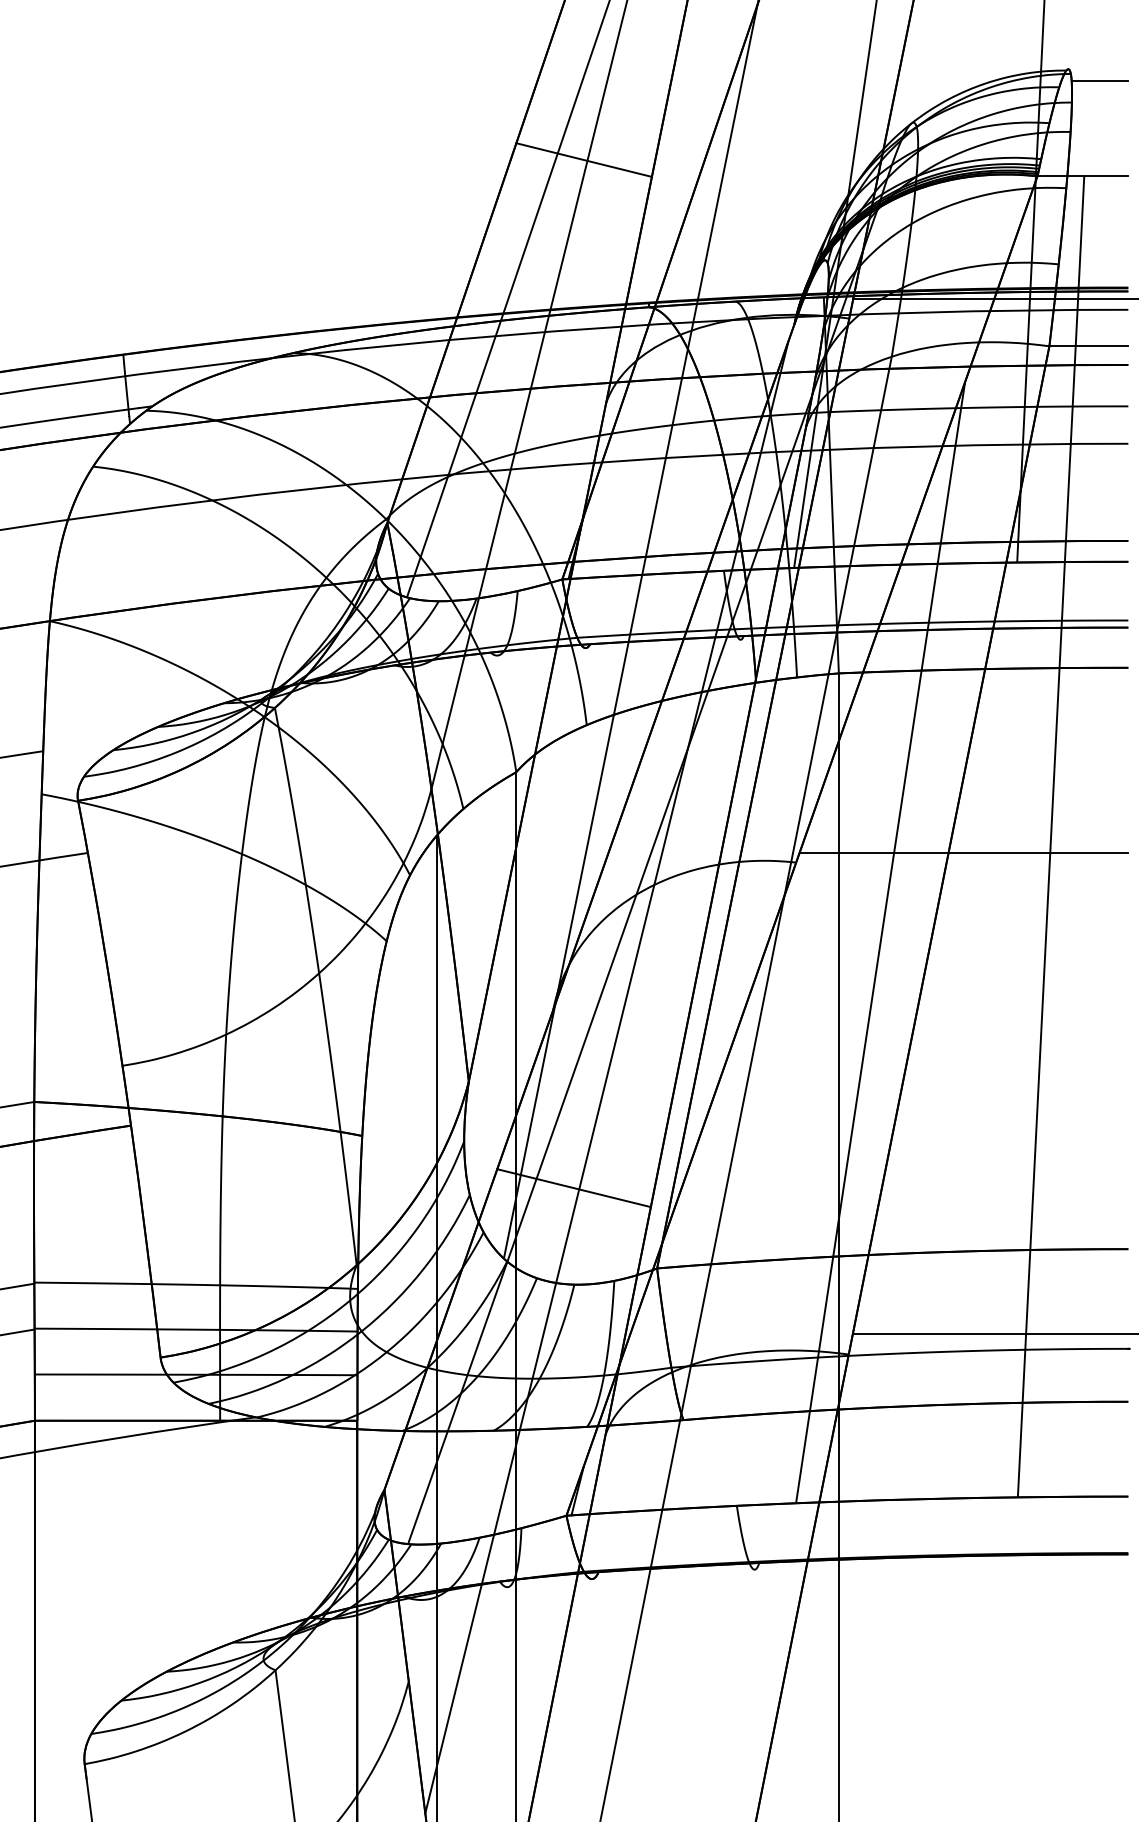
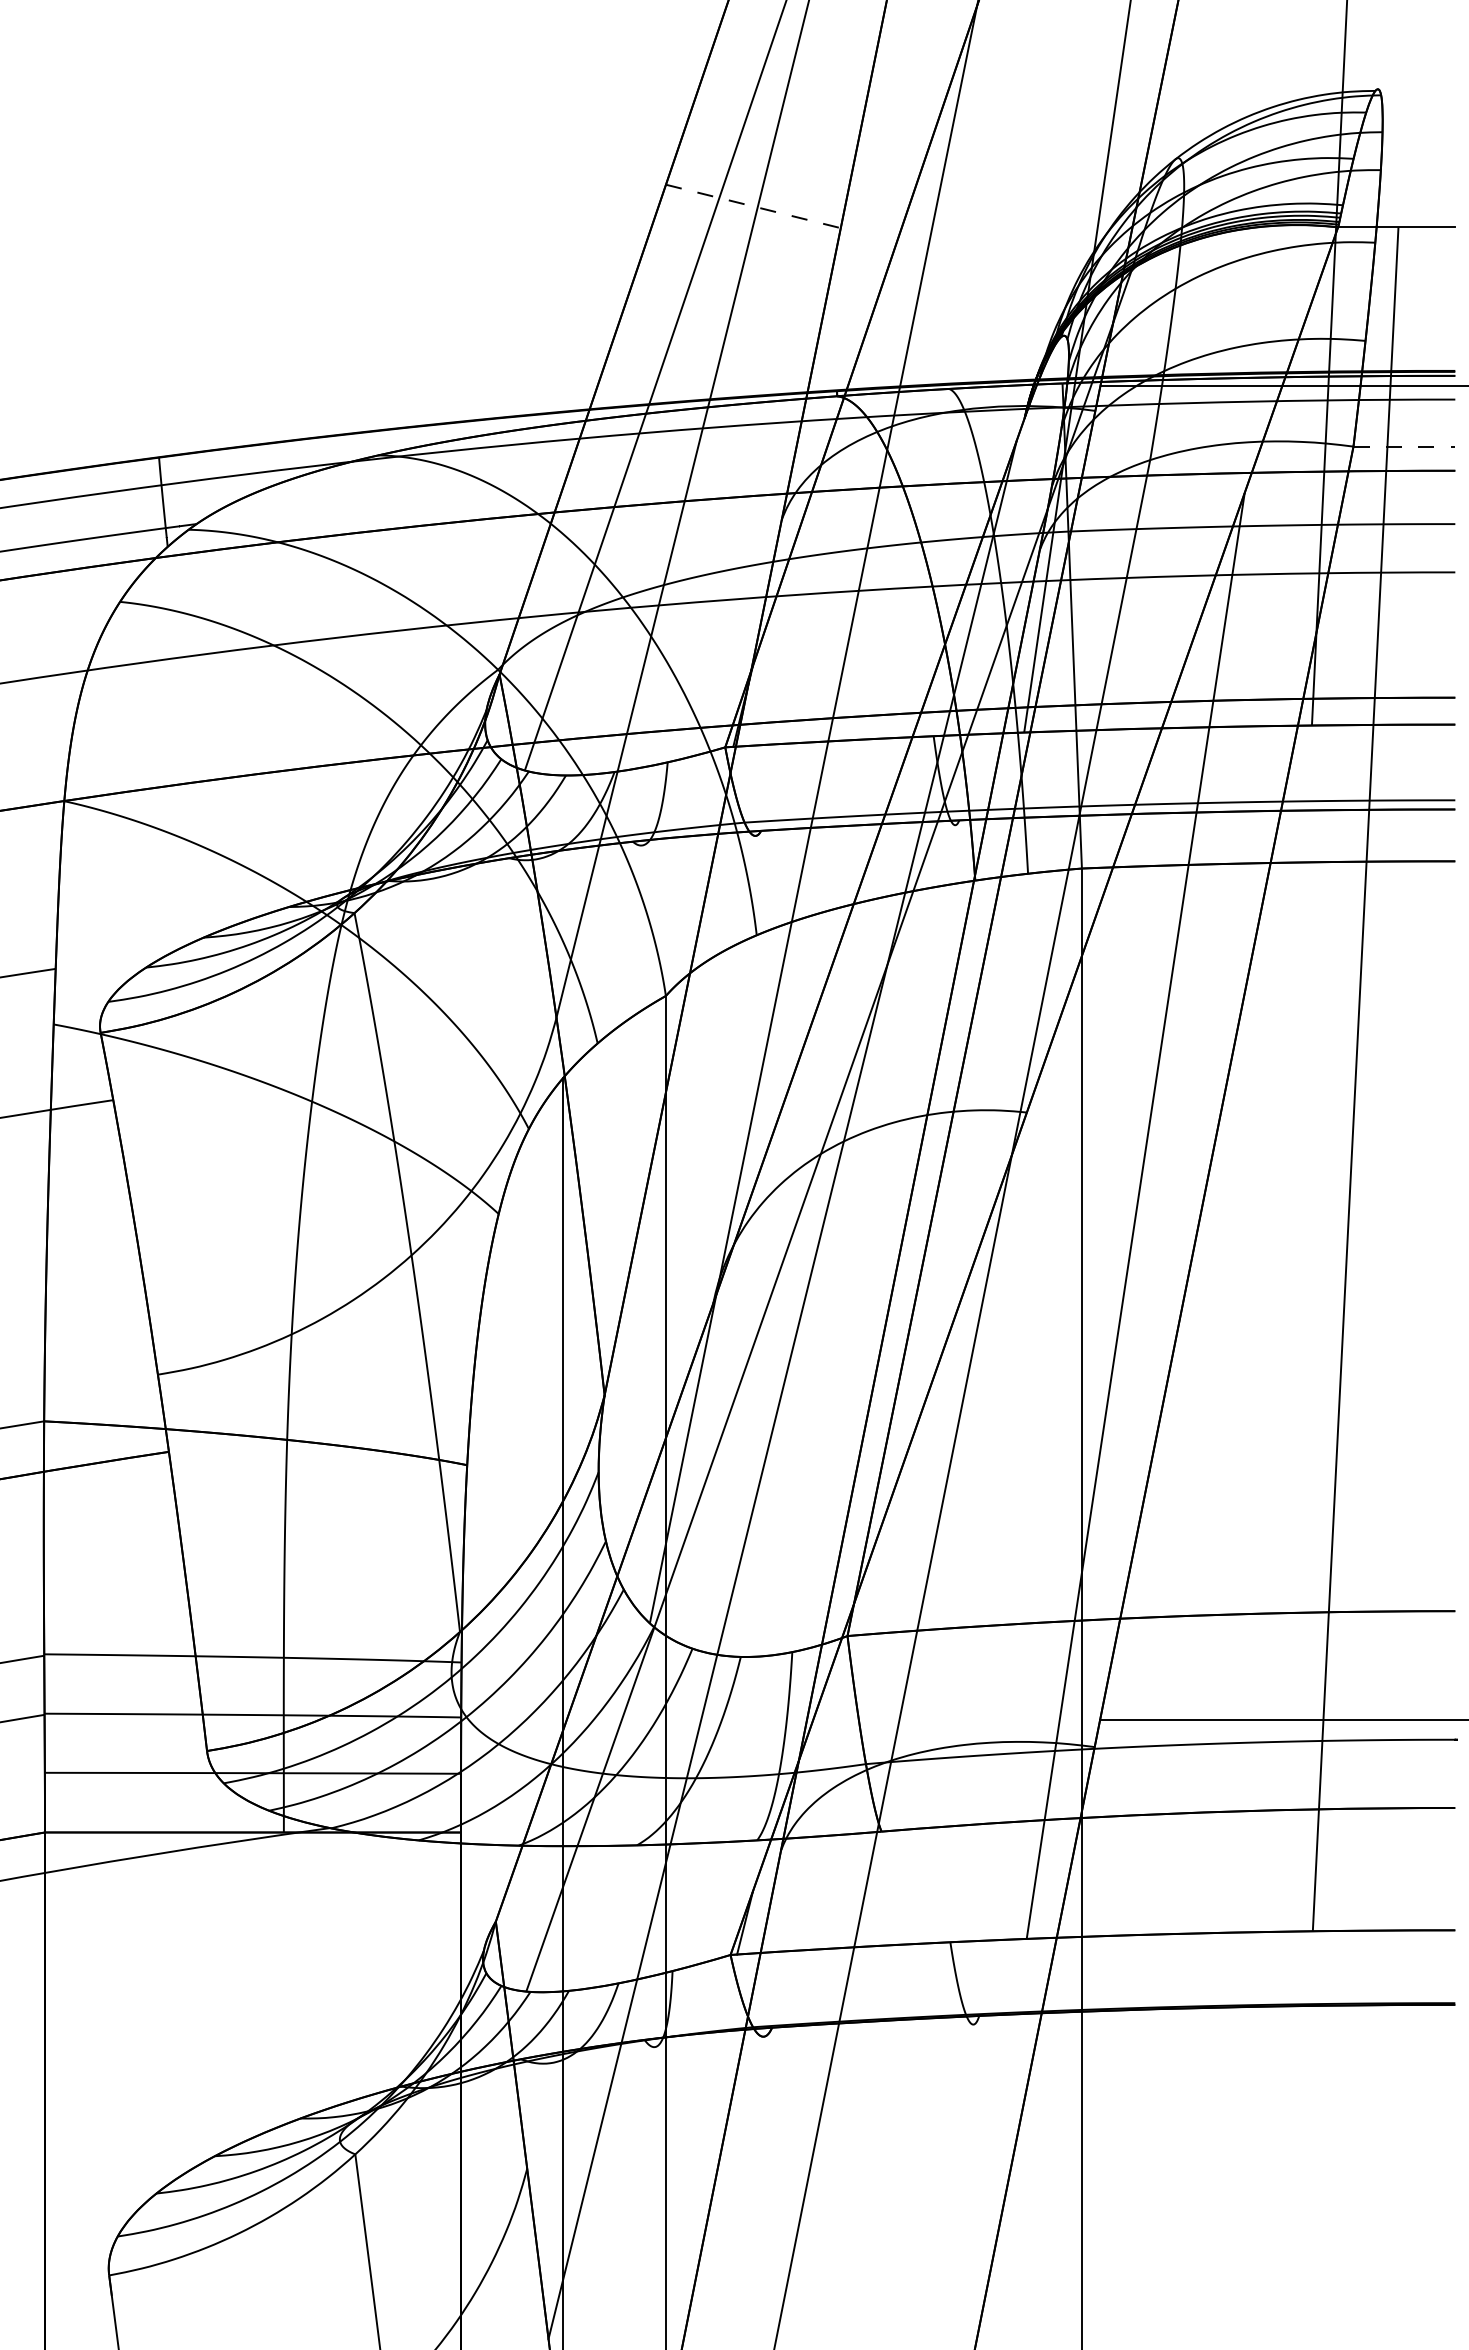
line: (1099, 81) -> (1418, 104), removed
line: (584, 160) -> (753, 206), solid -> dashed
line: (1088, 346) -> (1404, 446), solid -> dashed
line: (964, 853) -> (1243, 1100), removed
line: (574, 1188) -> (740, 1532), removed

